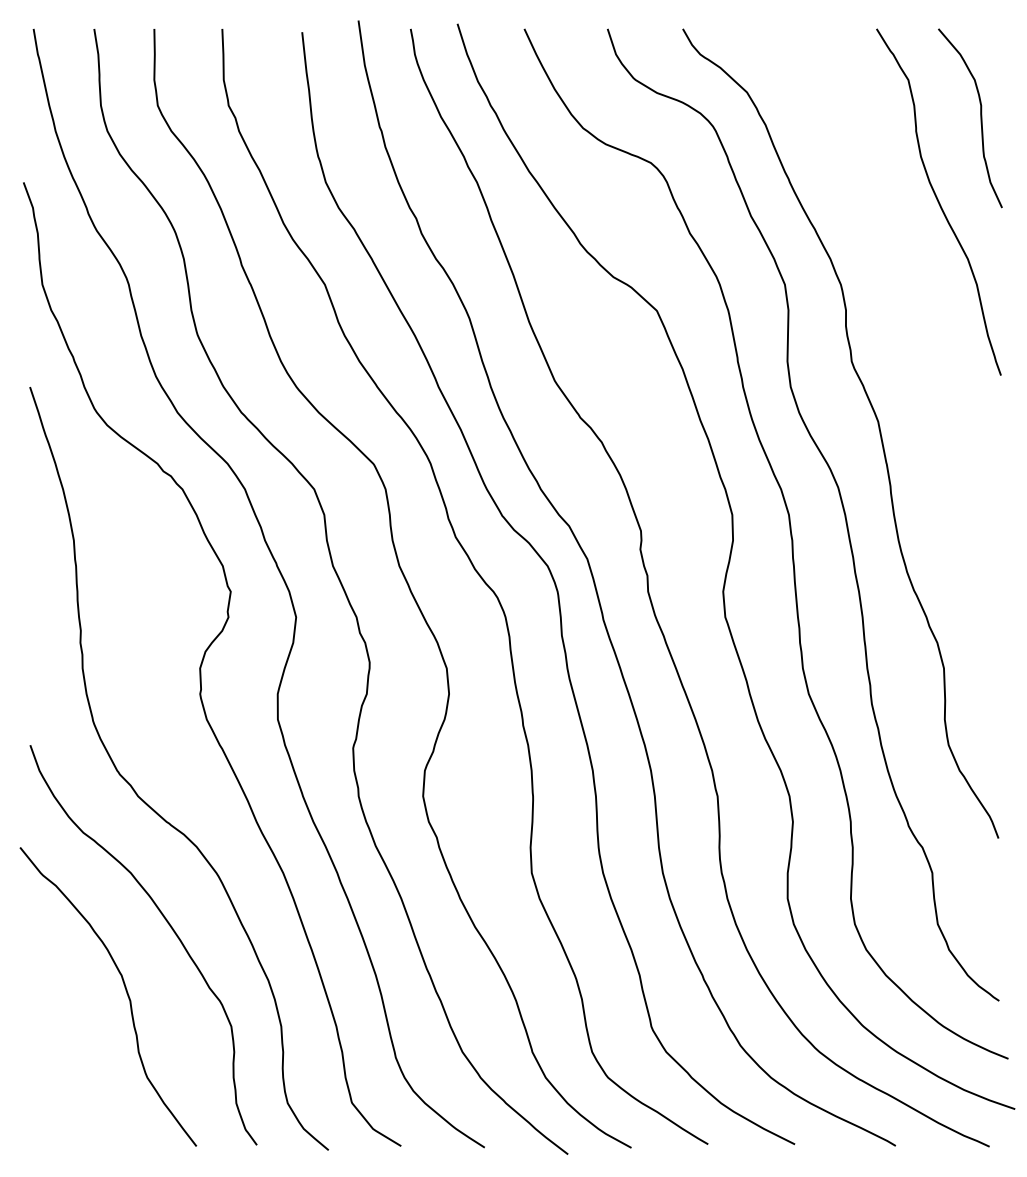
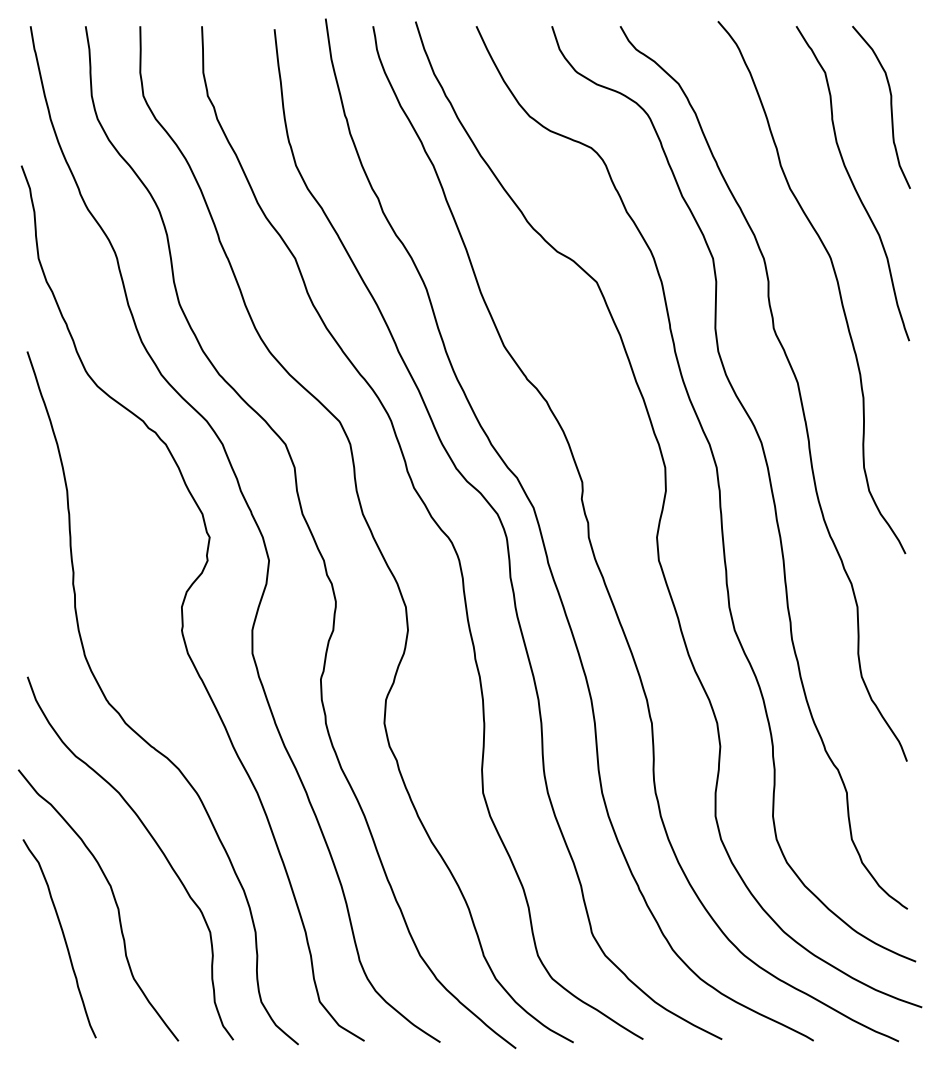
curve: (920, 308) -> (836, 280), added
curve: (69, 1031) -> (63, 936), added

